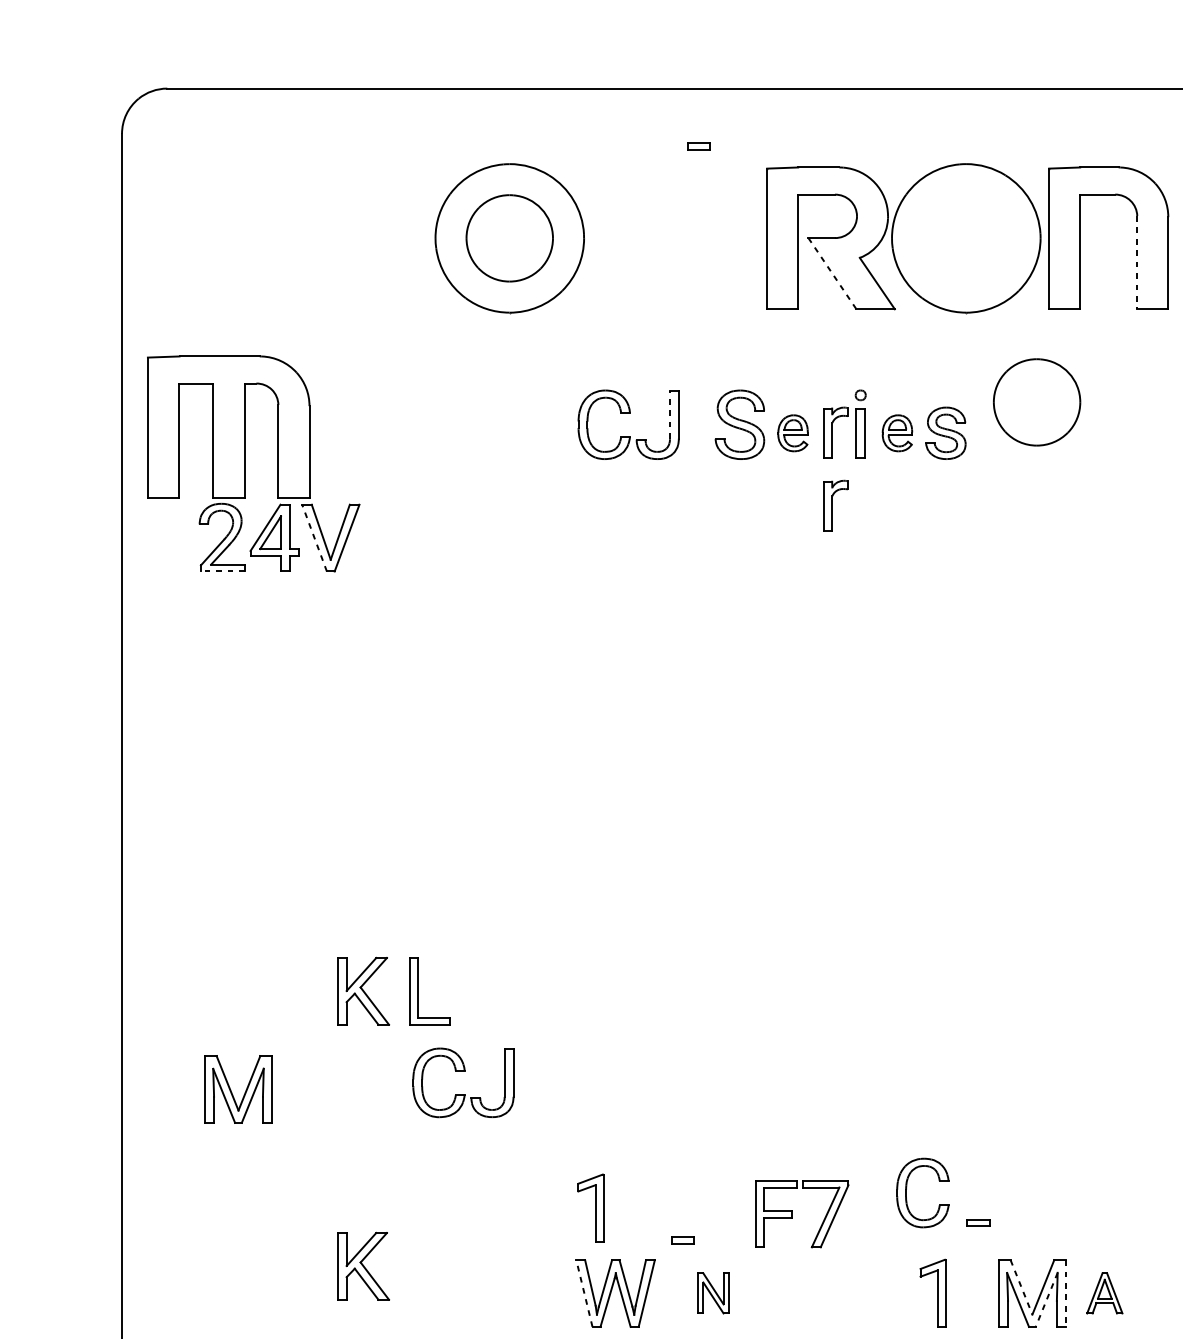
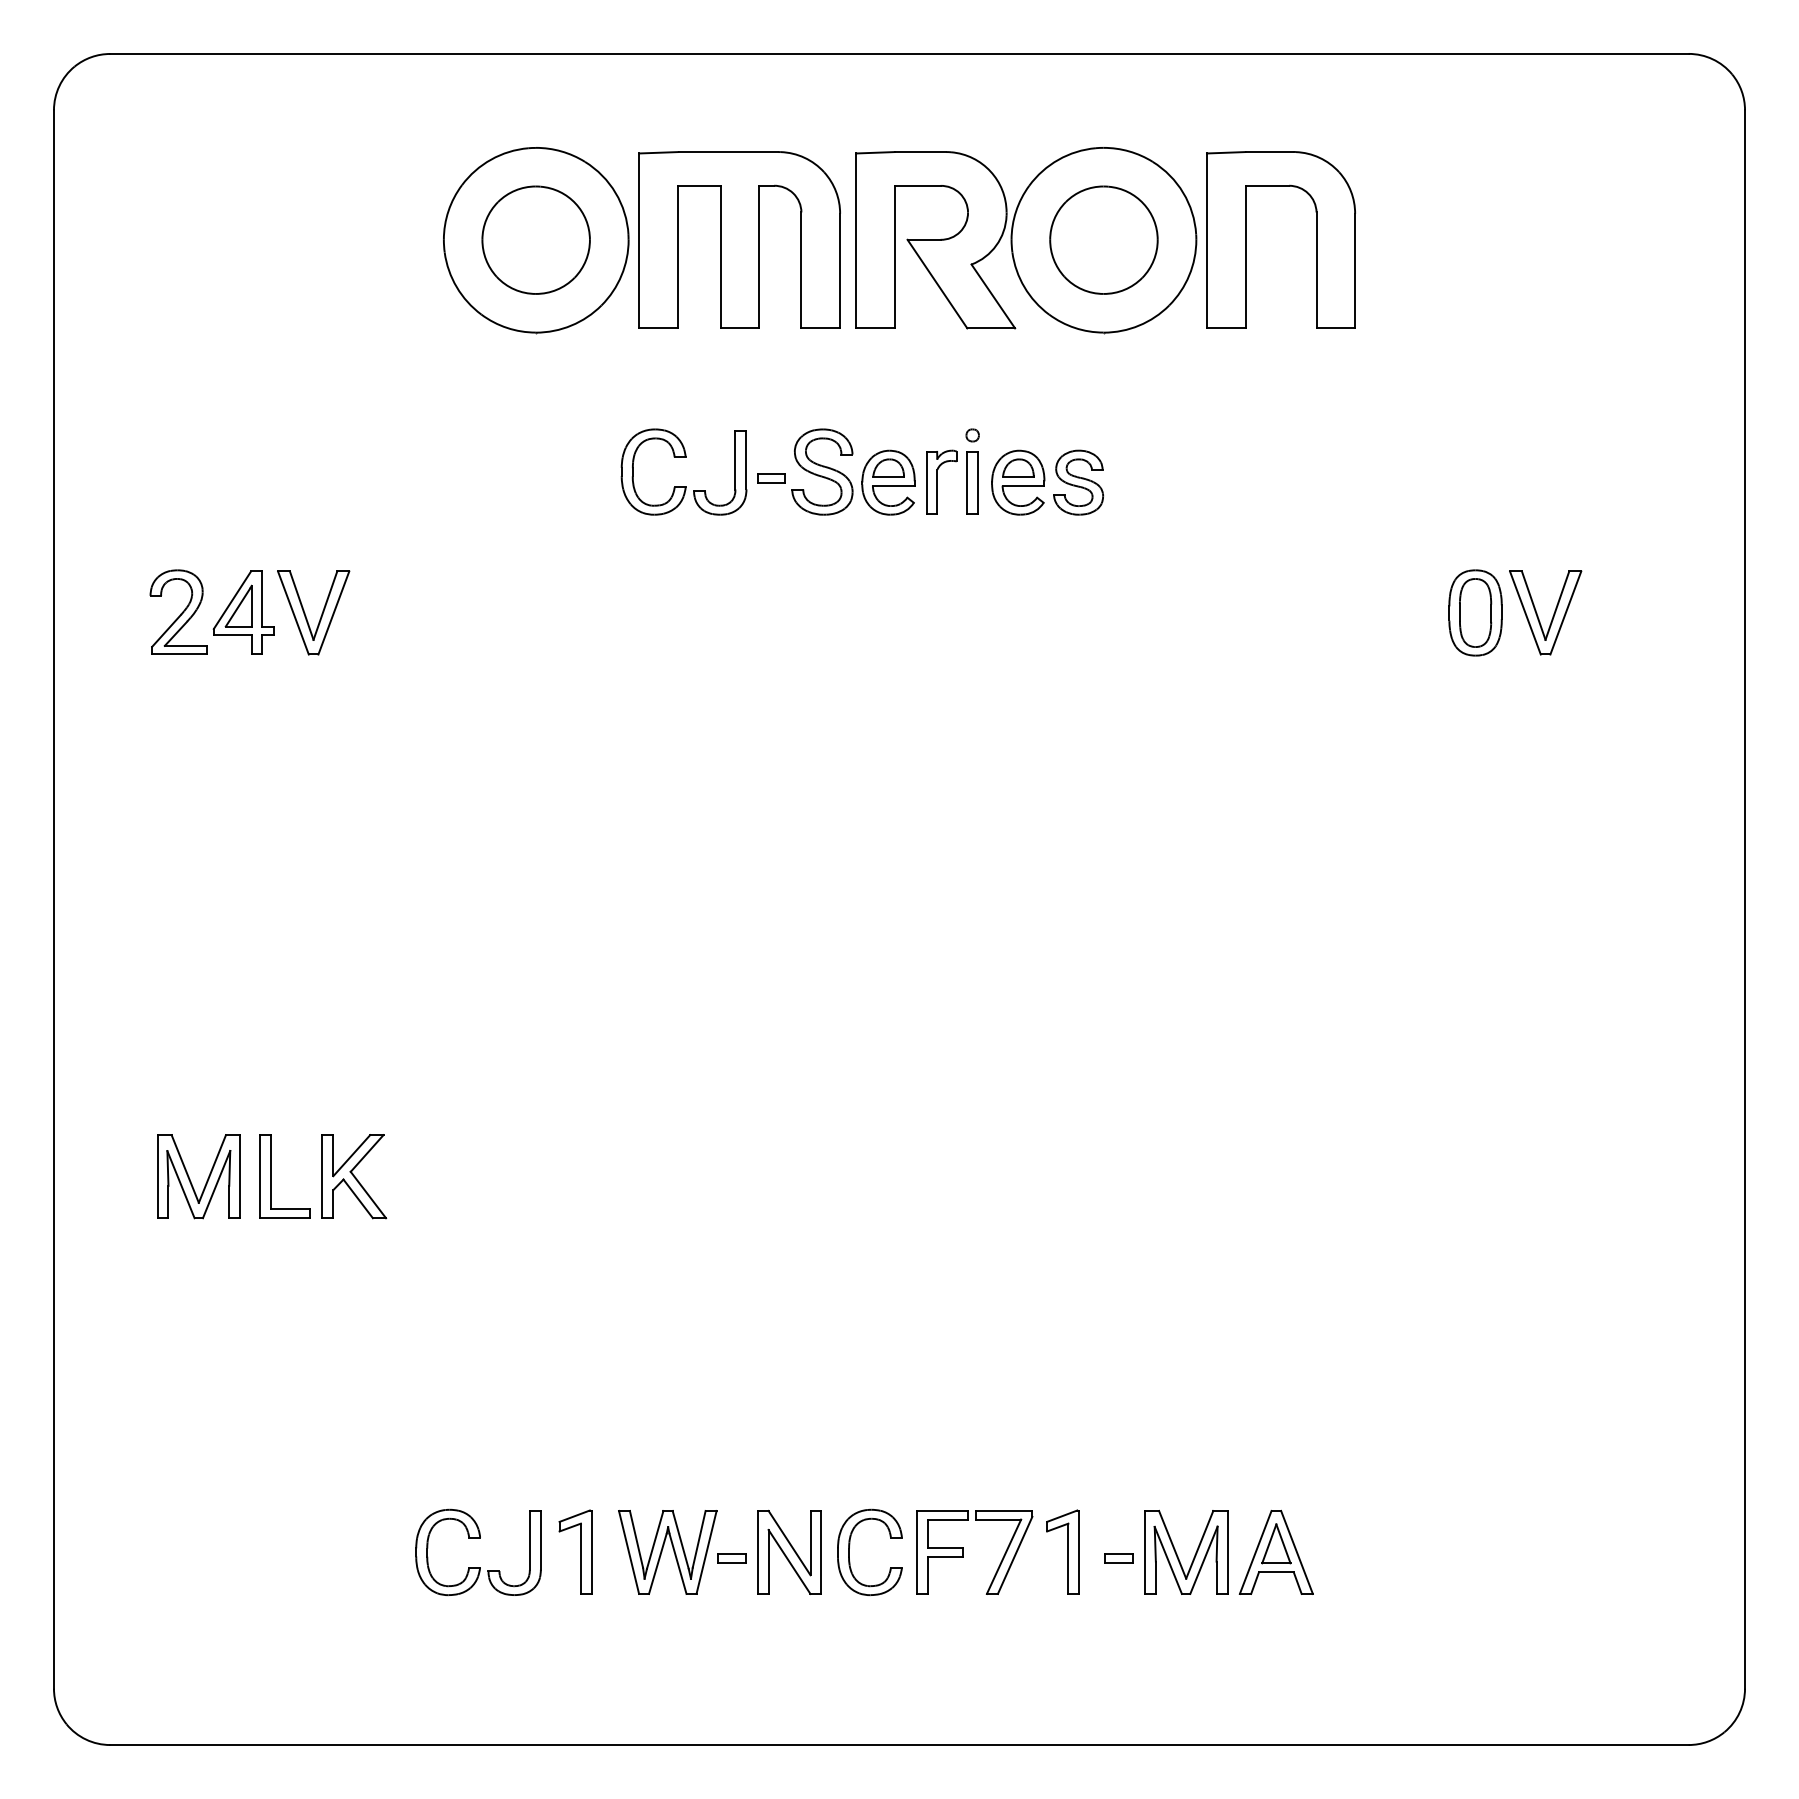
part: (698, 146) -> (771, 478), moved
line: (1137, 262) -> (1316, 270), dashed -> solid
line: (832, 273) -> (937, 284), dashed -> solid
part: (1036, 401) -> (1103, 239), moved
line: (670, 415) -> (735, 460), dashed -> solid
part: (228, 426) -> (739, 239), moved
part: (793, 433) -> (888, 482), size x1.43
part: (897, 433) -> (1018, 482), size x1.43
part: (835, 505) -> (941, 572), removed
line: (314, 537) -> (293, 612), dashed -> solid
line: (222, 571) -> (178, 654), dashed -> solid
part: (419, 991) -> (271, 1176), moved
part: (463, 1071) -> (478, 1538), moved
part: (231, 1090) -> (190, 1178), moved
part: (906, 1193) -> (849, 1552), moved
part: (591, 1207) -> (575, 1551), moved
part: (793, 1213) -> (963, 1552), moved
part: (978, 1222) -> (1118, 1558), moved
part: (682, 1240) -> (731, 1558), moved
part: (363, 1266) -> (354, 1518), removed
line: (1021, 1287) -> (1172, 1545), dashed -> solid
part: (713, 1292) -> (789, 1551), size x1.67
part: (1104, 1292) -> (1275, 1551), size x1.67
line: (584, 1293) -> (629, 1552), dashed -> solid
line: (1065, 1293) -> (1227, 1552), dashed -> solid
line: (1046, 1300) -> (1203, 1560), dashed -> solid

